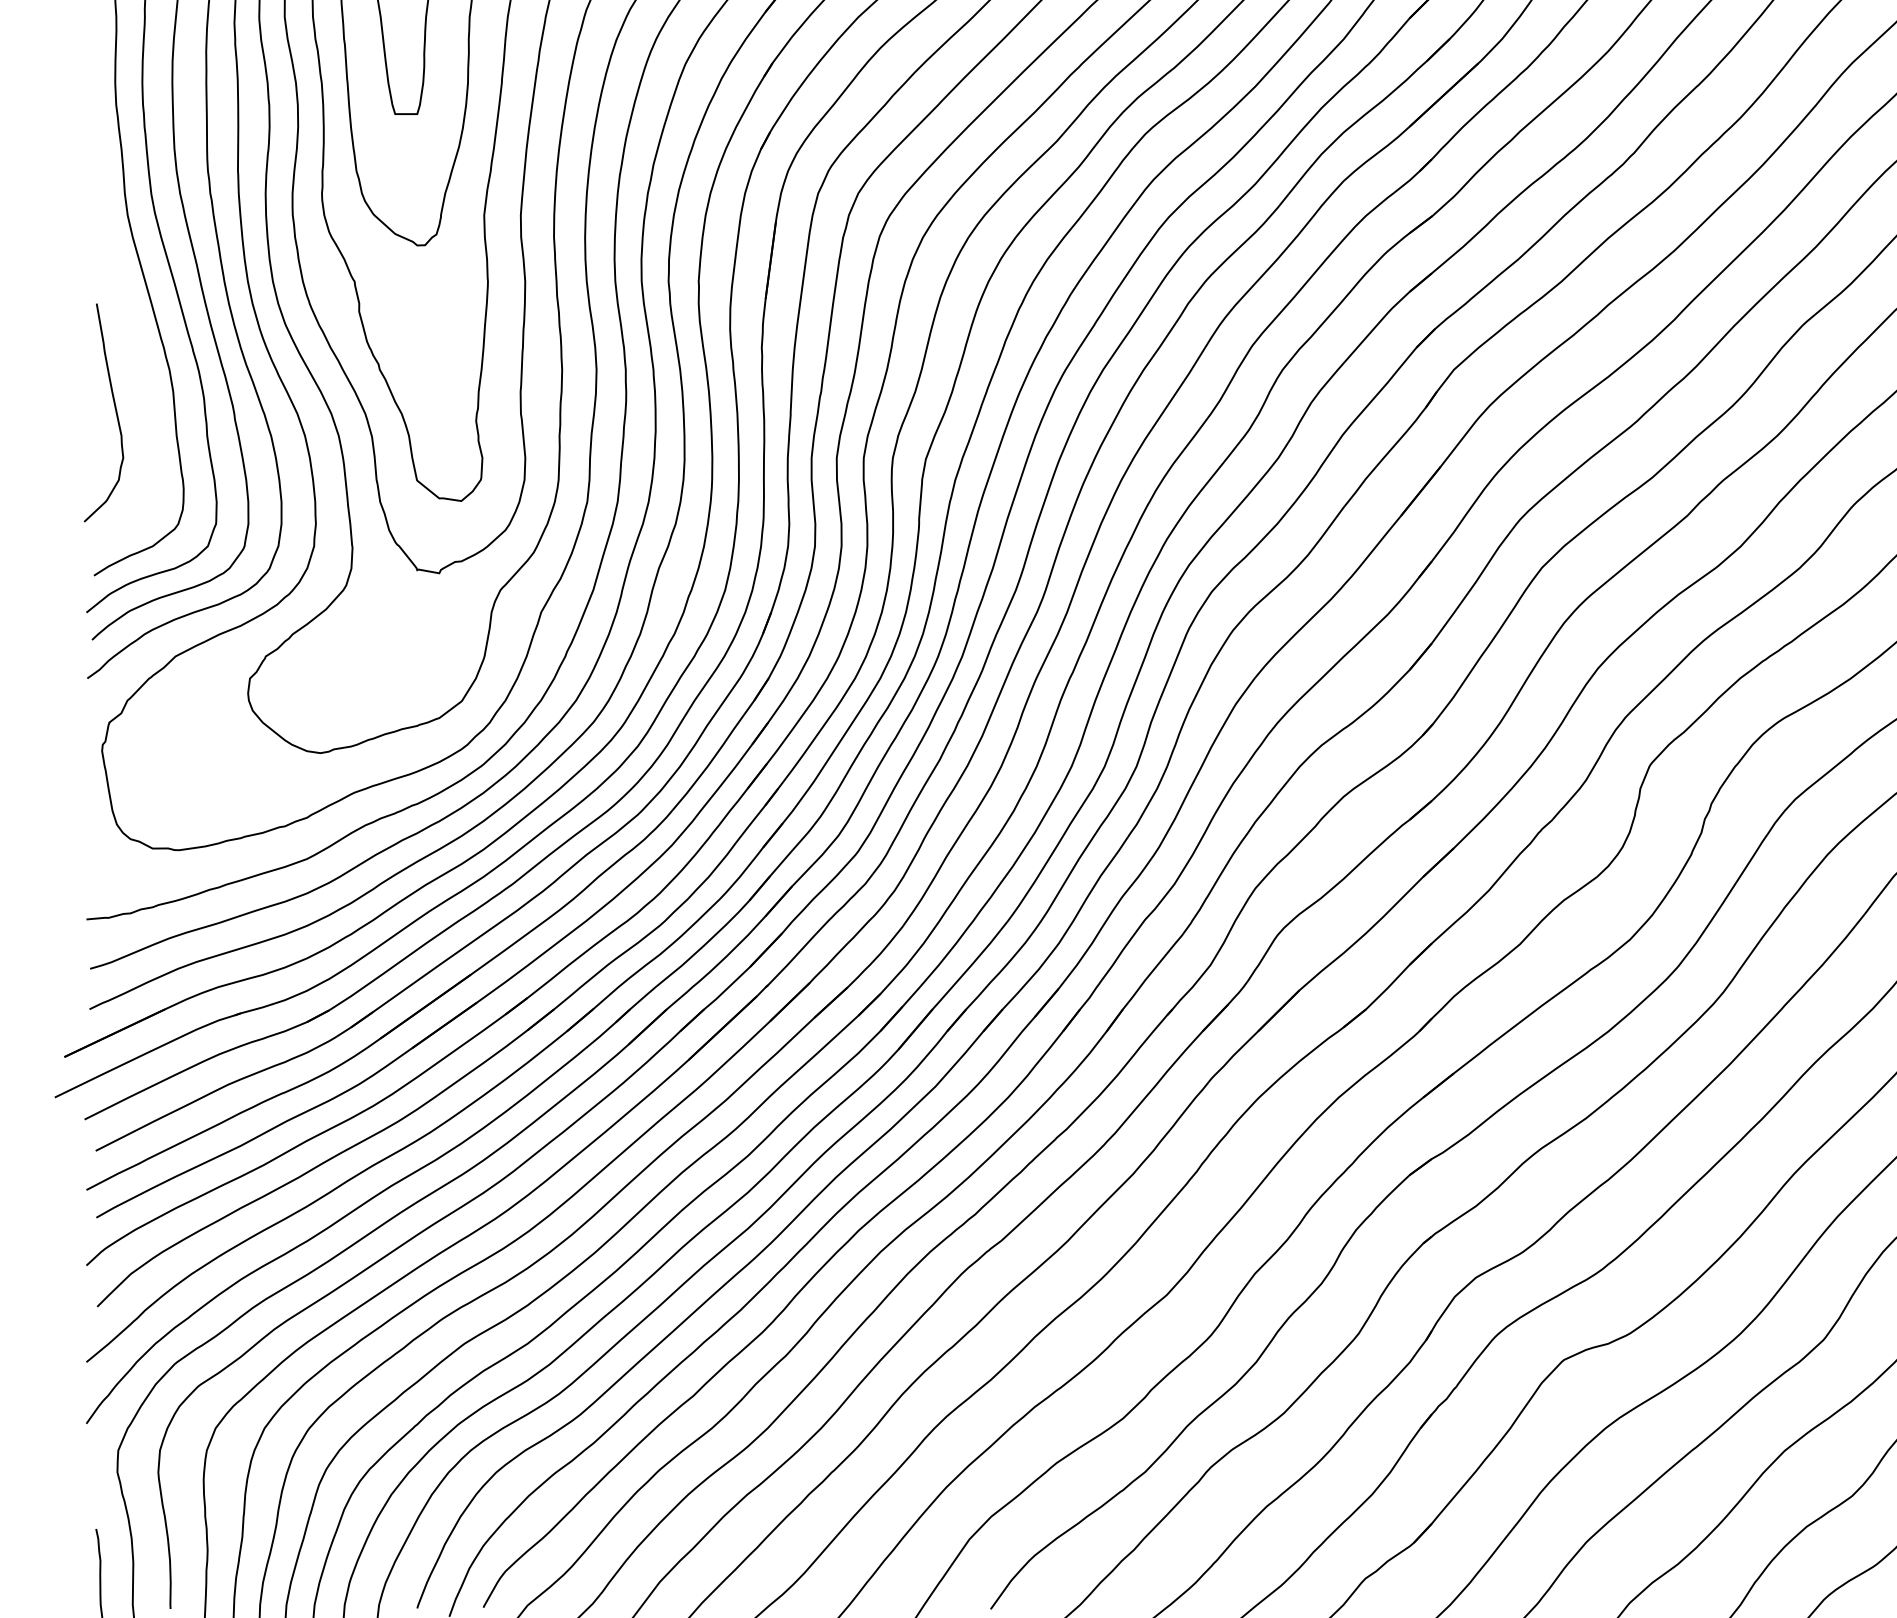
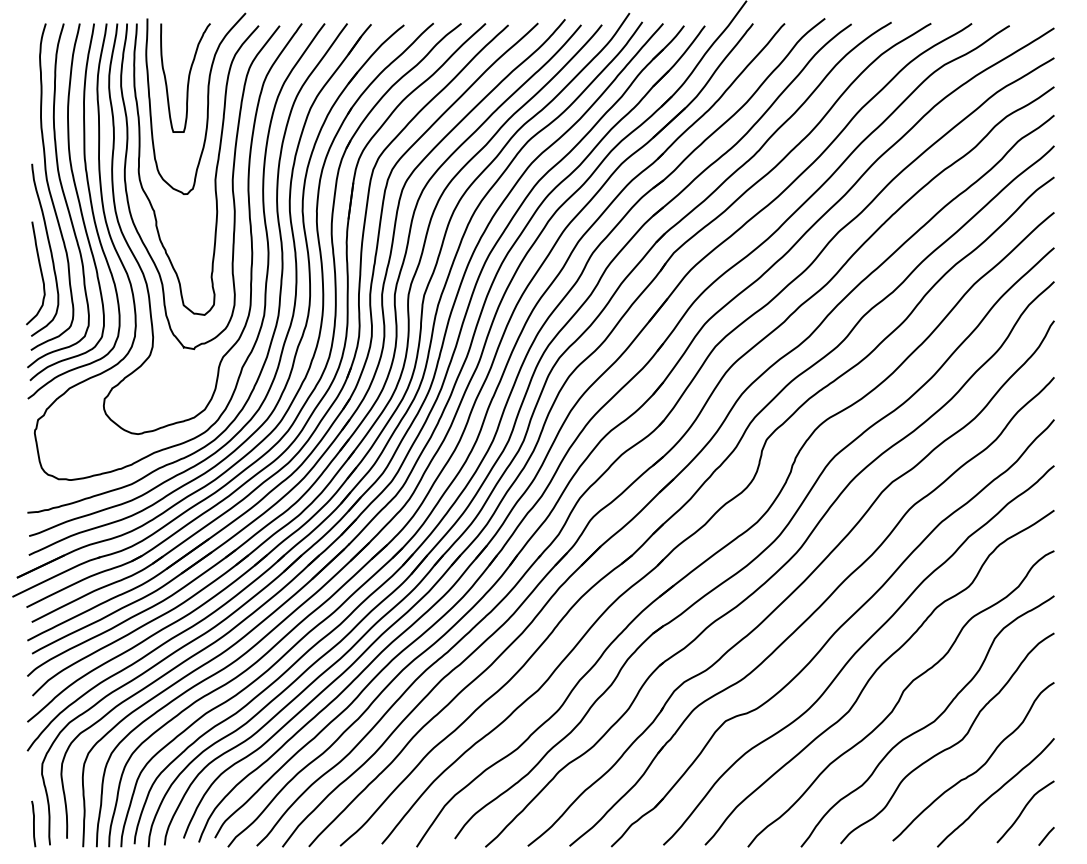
curve: (133, 362) -> (49, 249), added

